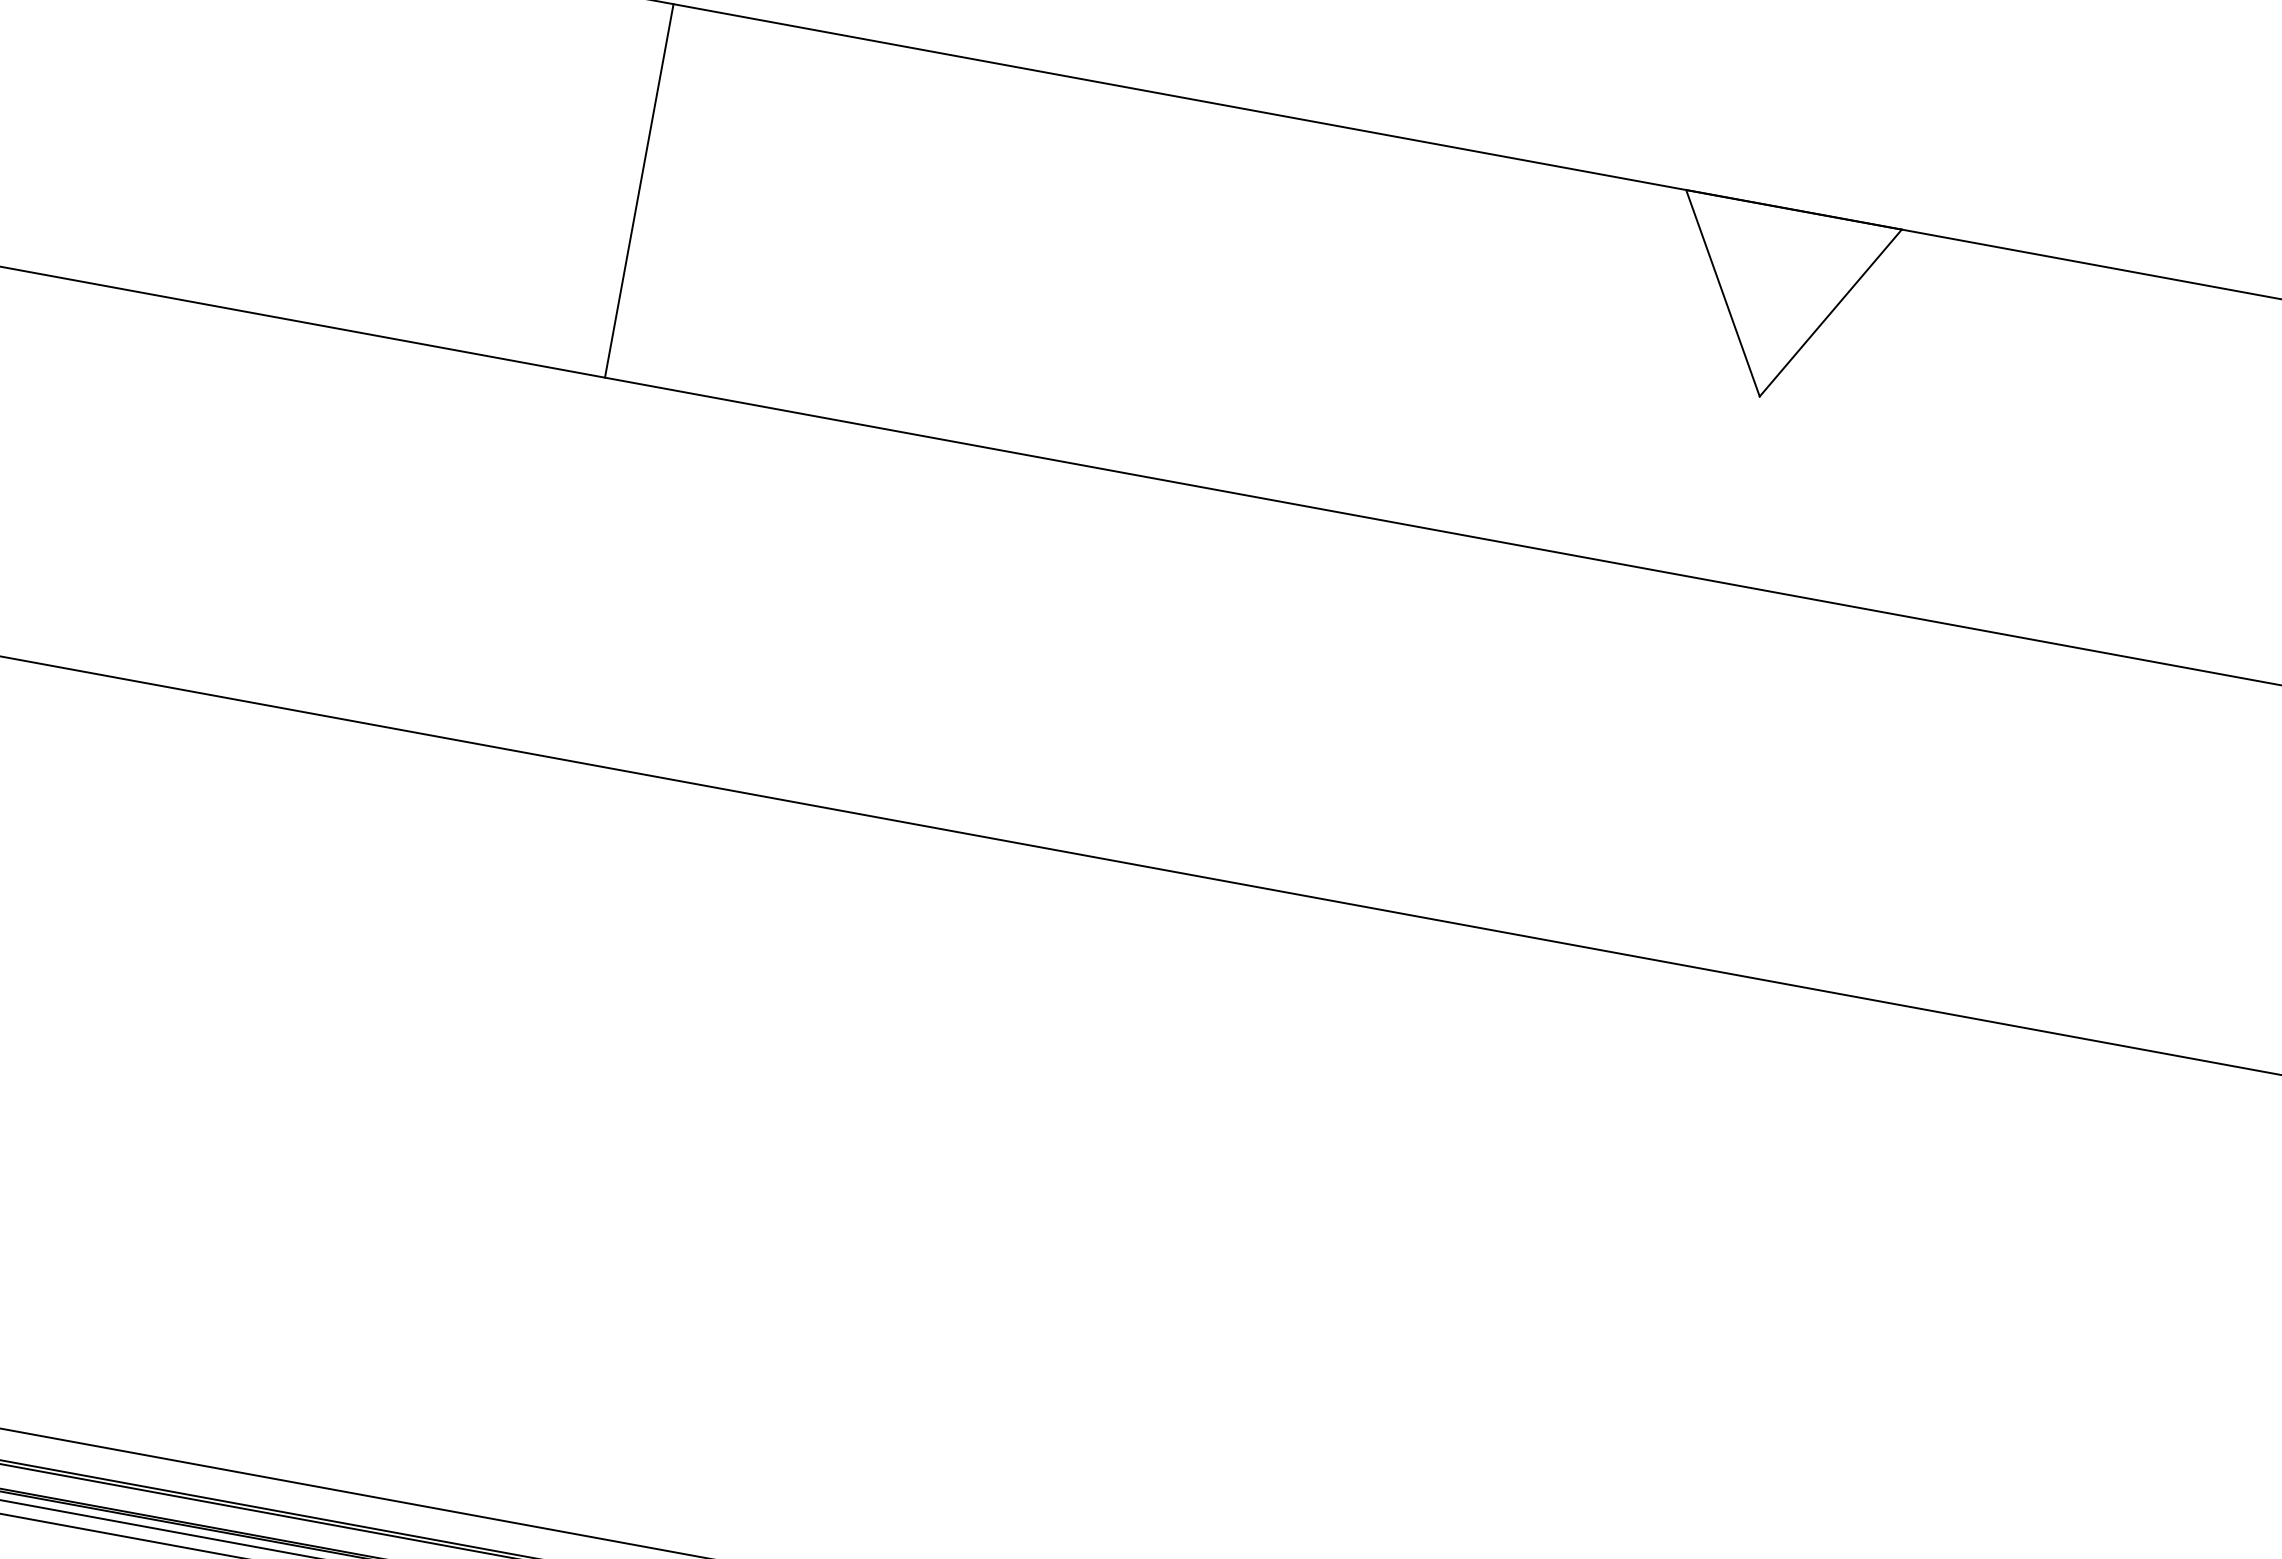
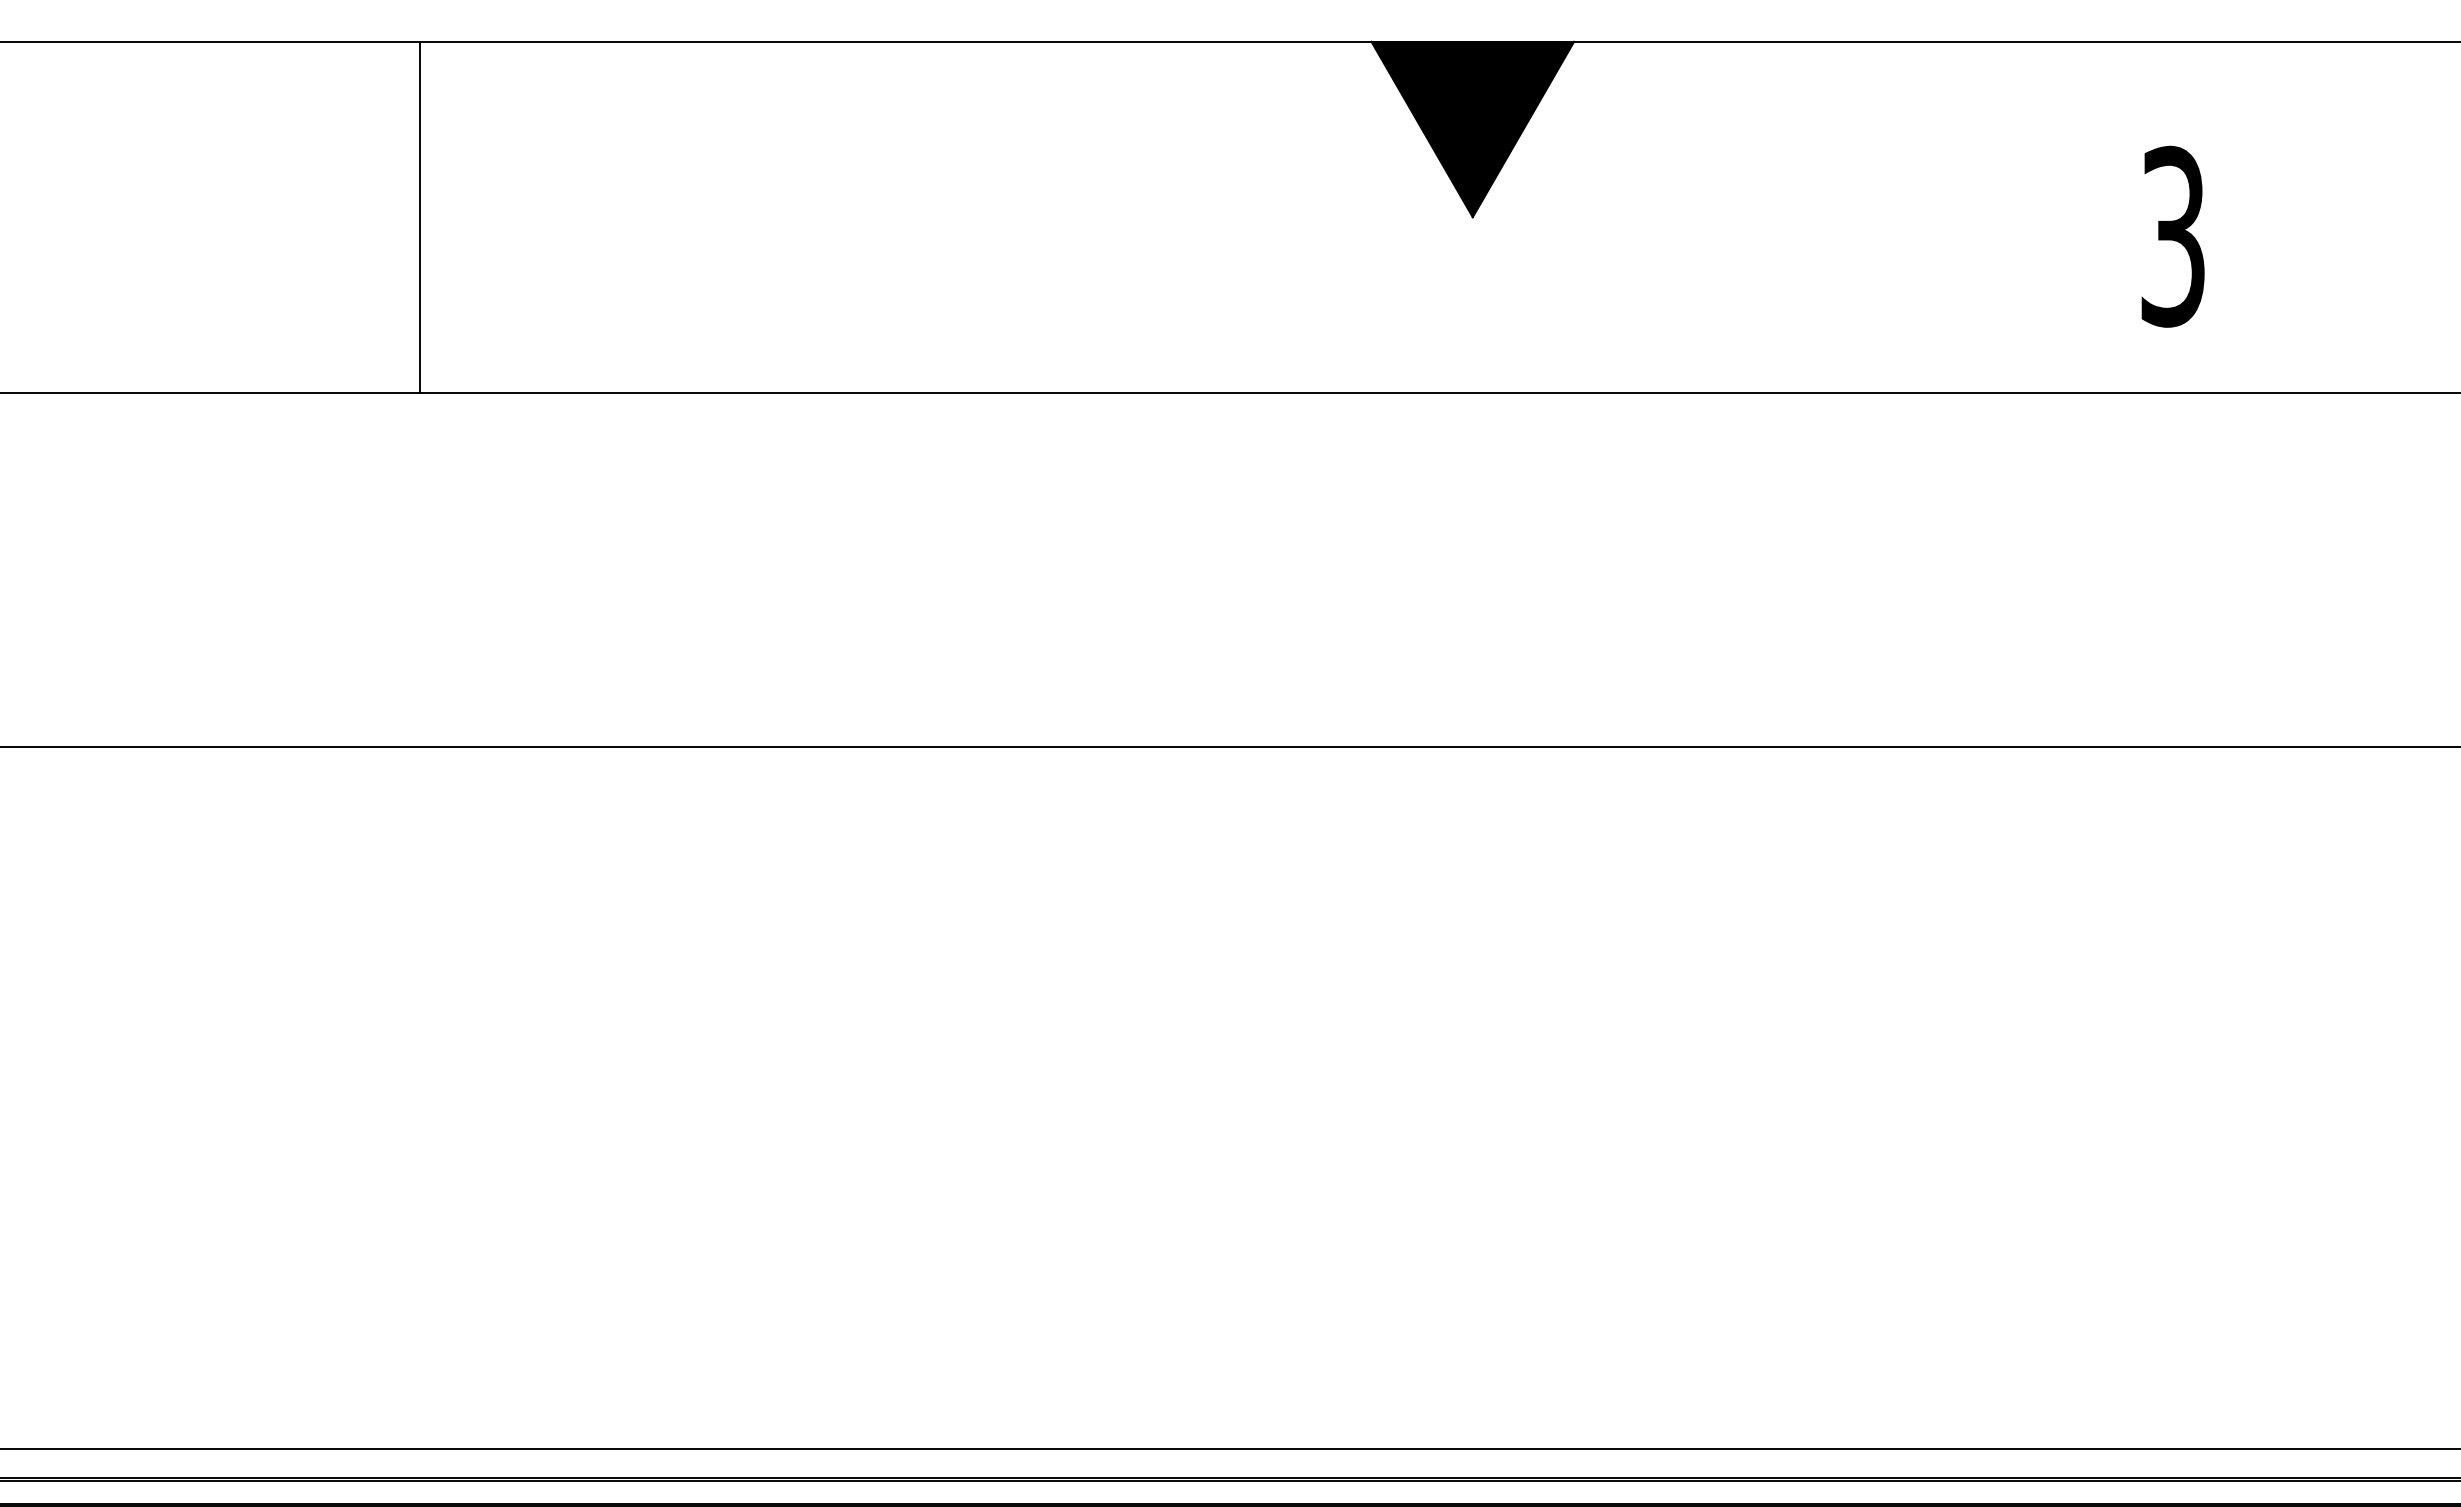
fill: (1776, 303) -> (1472, 129), added

